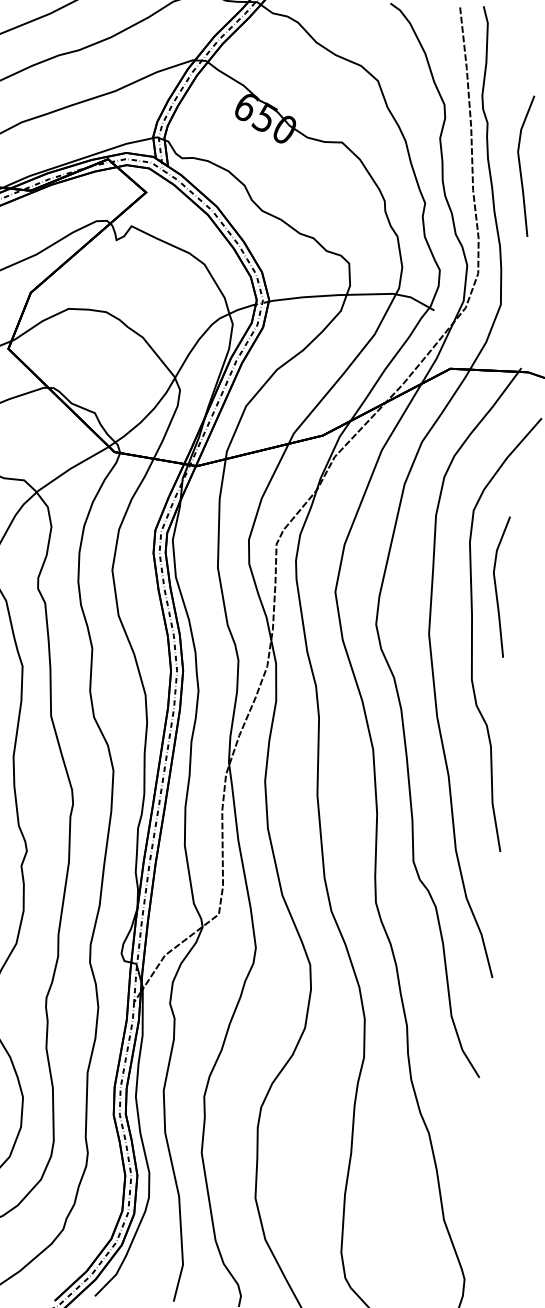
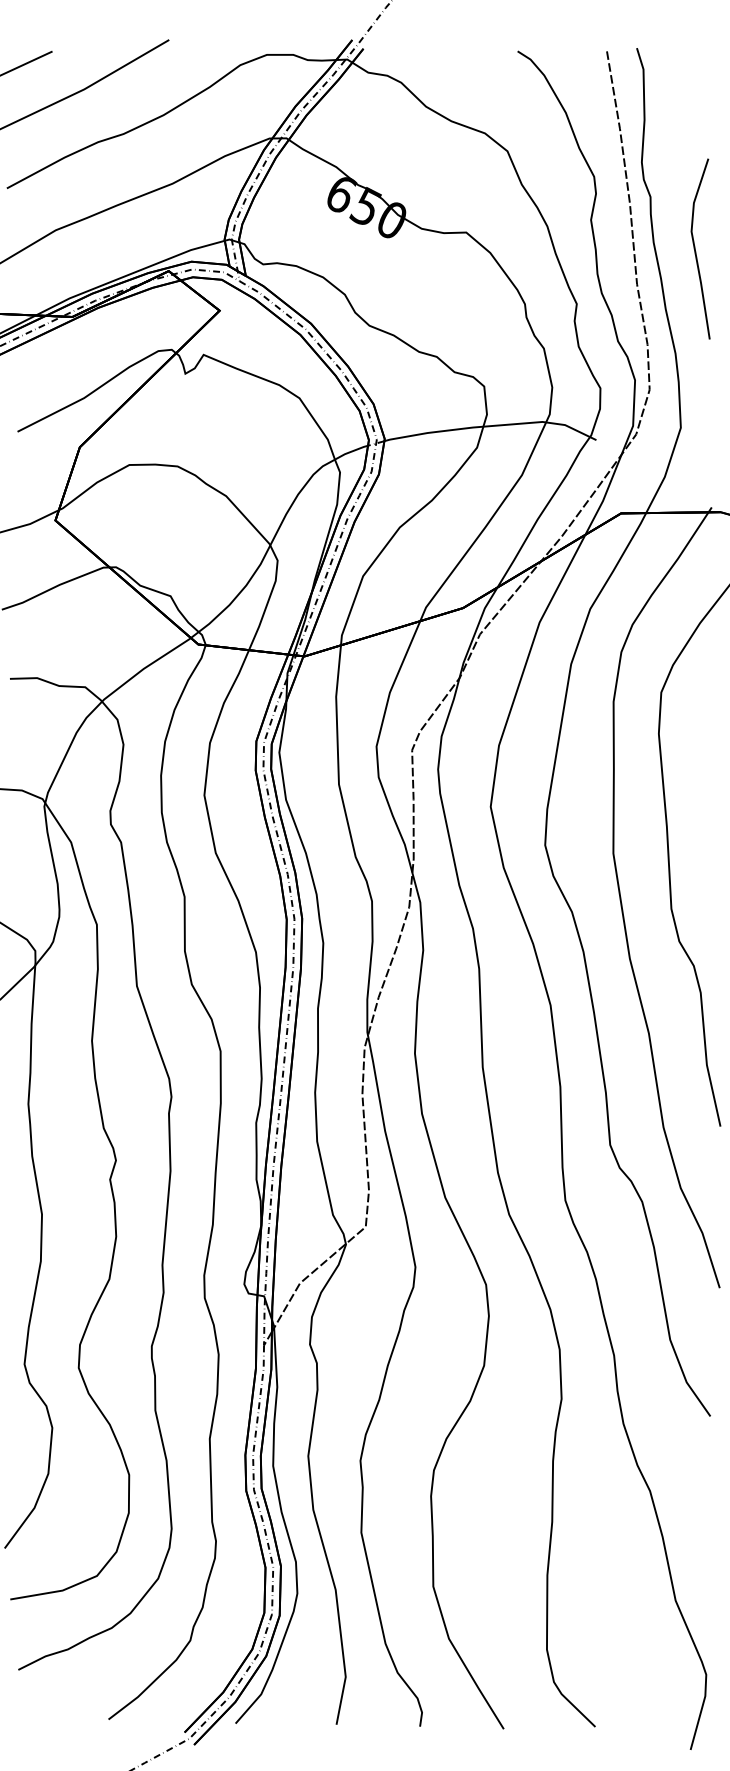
line: (496, 586) -> (695, 787), removed

